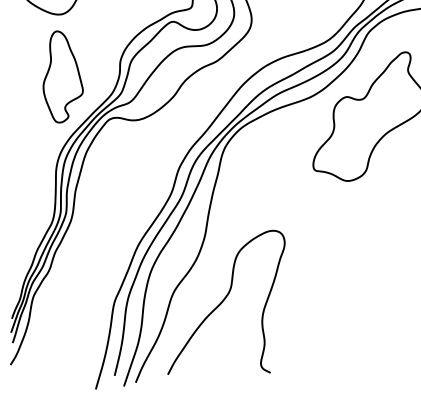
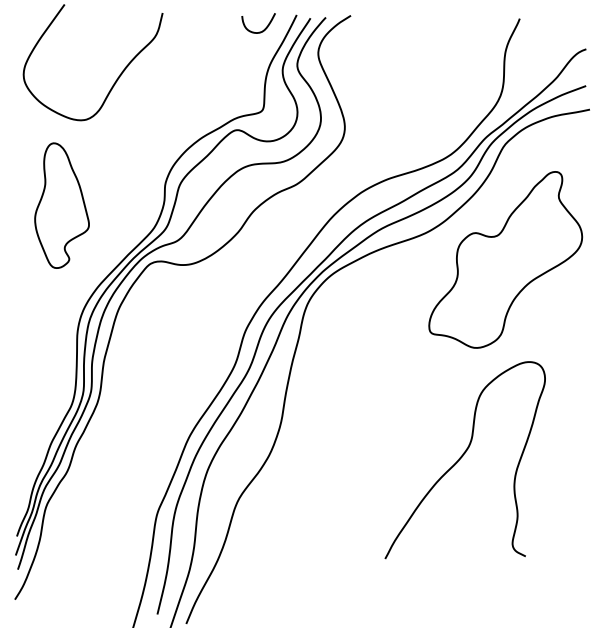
part: (62, 76) -> (61, 205), moved
curve: (224, 300) -> (462, 457), moved

